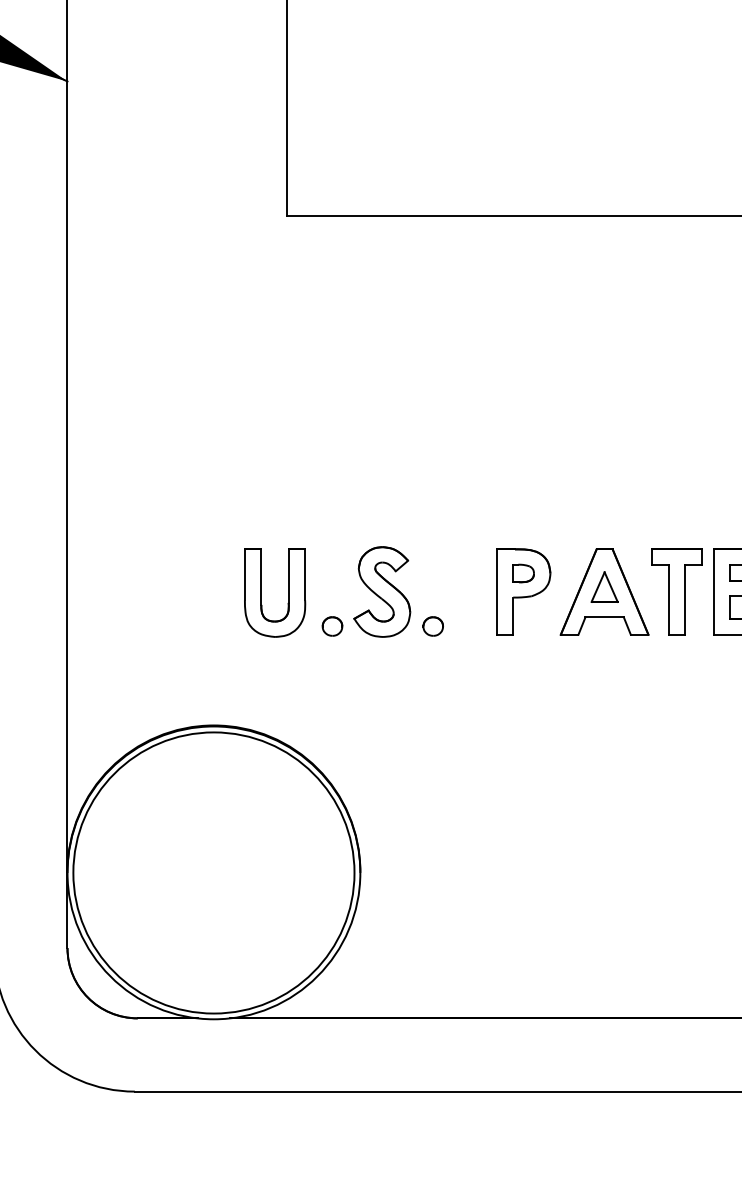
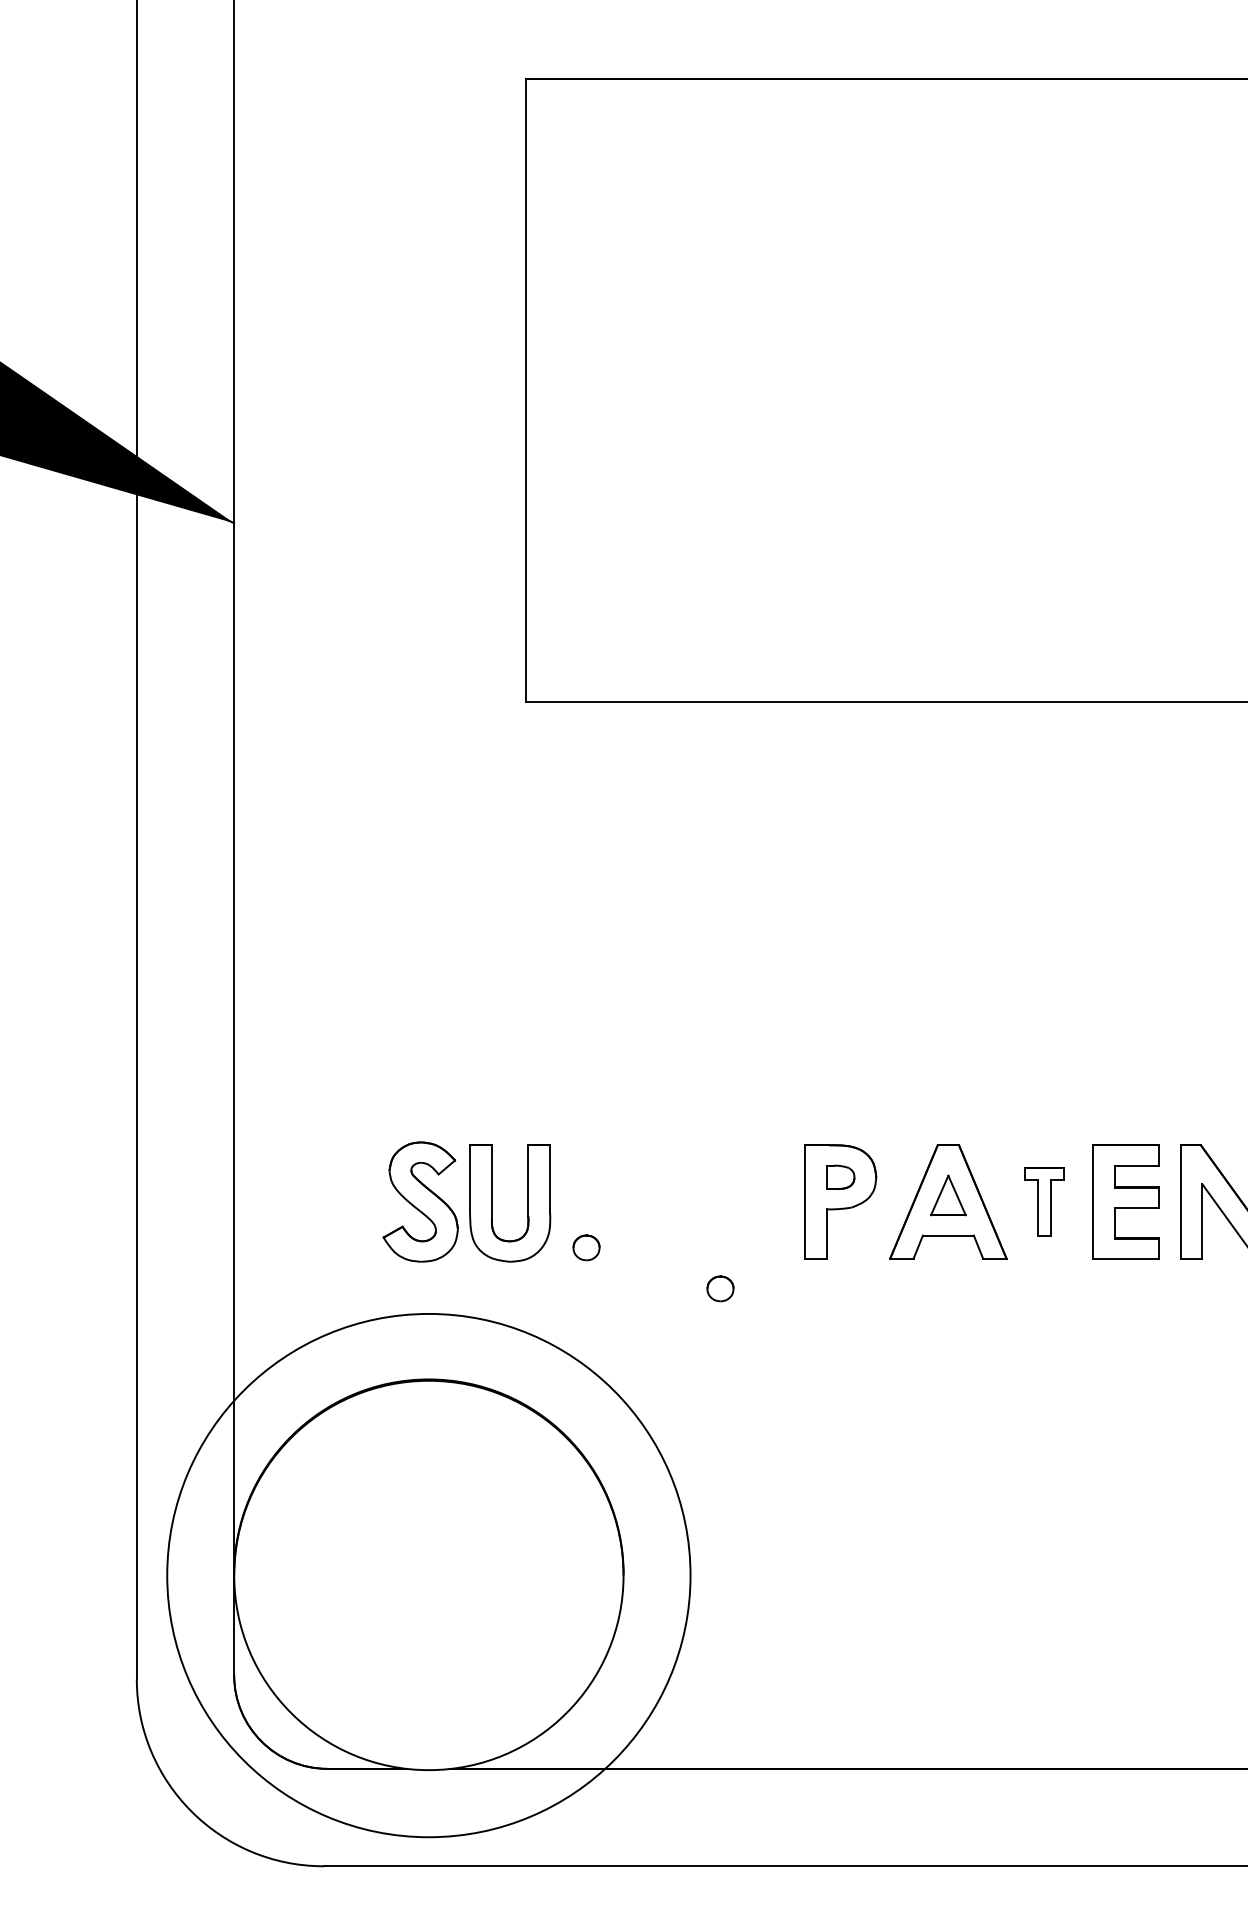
part: (382, 591) -> (420, 1201), moved
part: (676, 591) -> (1044, 1201), size x0.6
part: (433, 626) -> (720, 1288), moved
circle: (213, 872) -> (428, 1575), size x1.4

